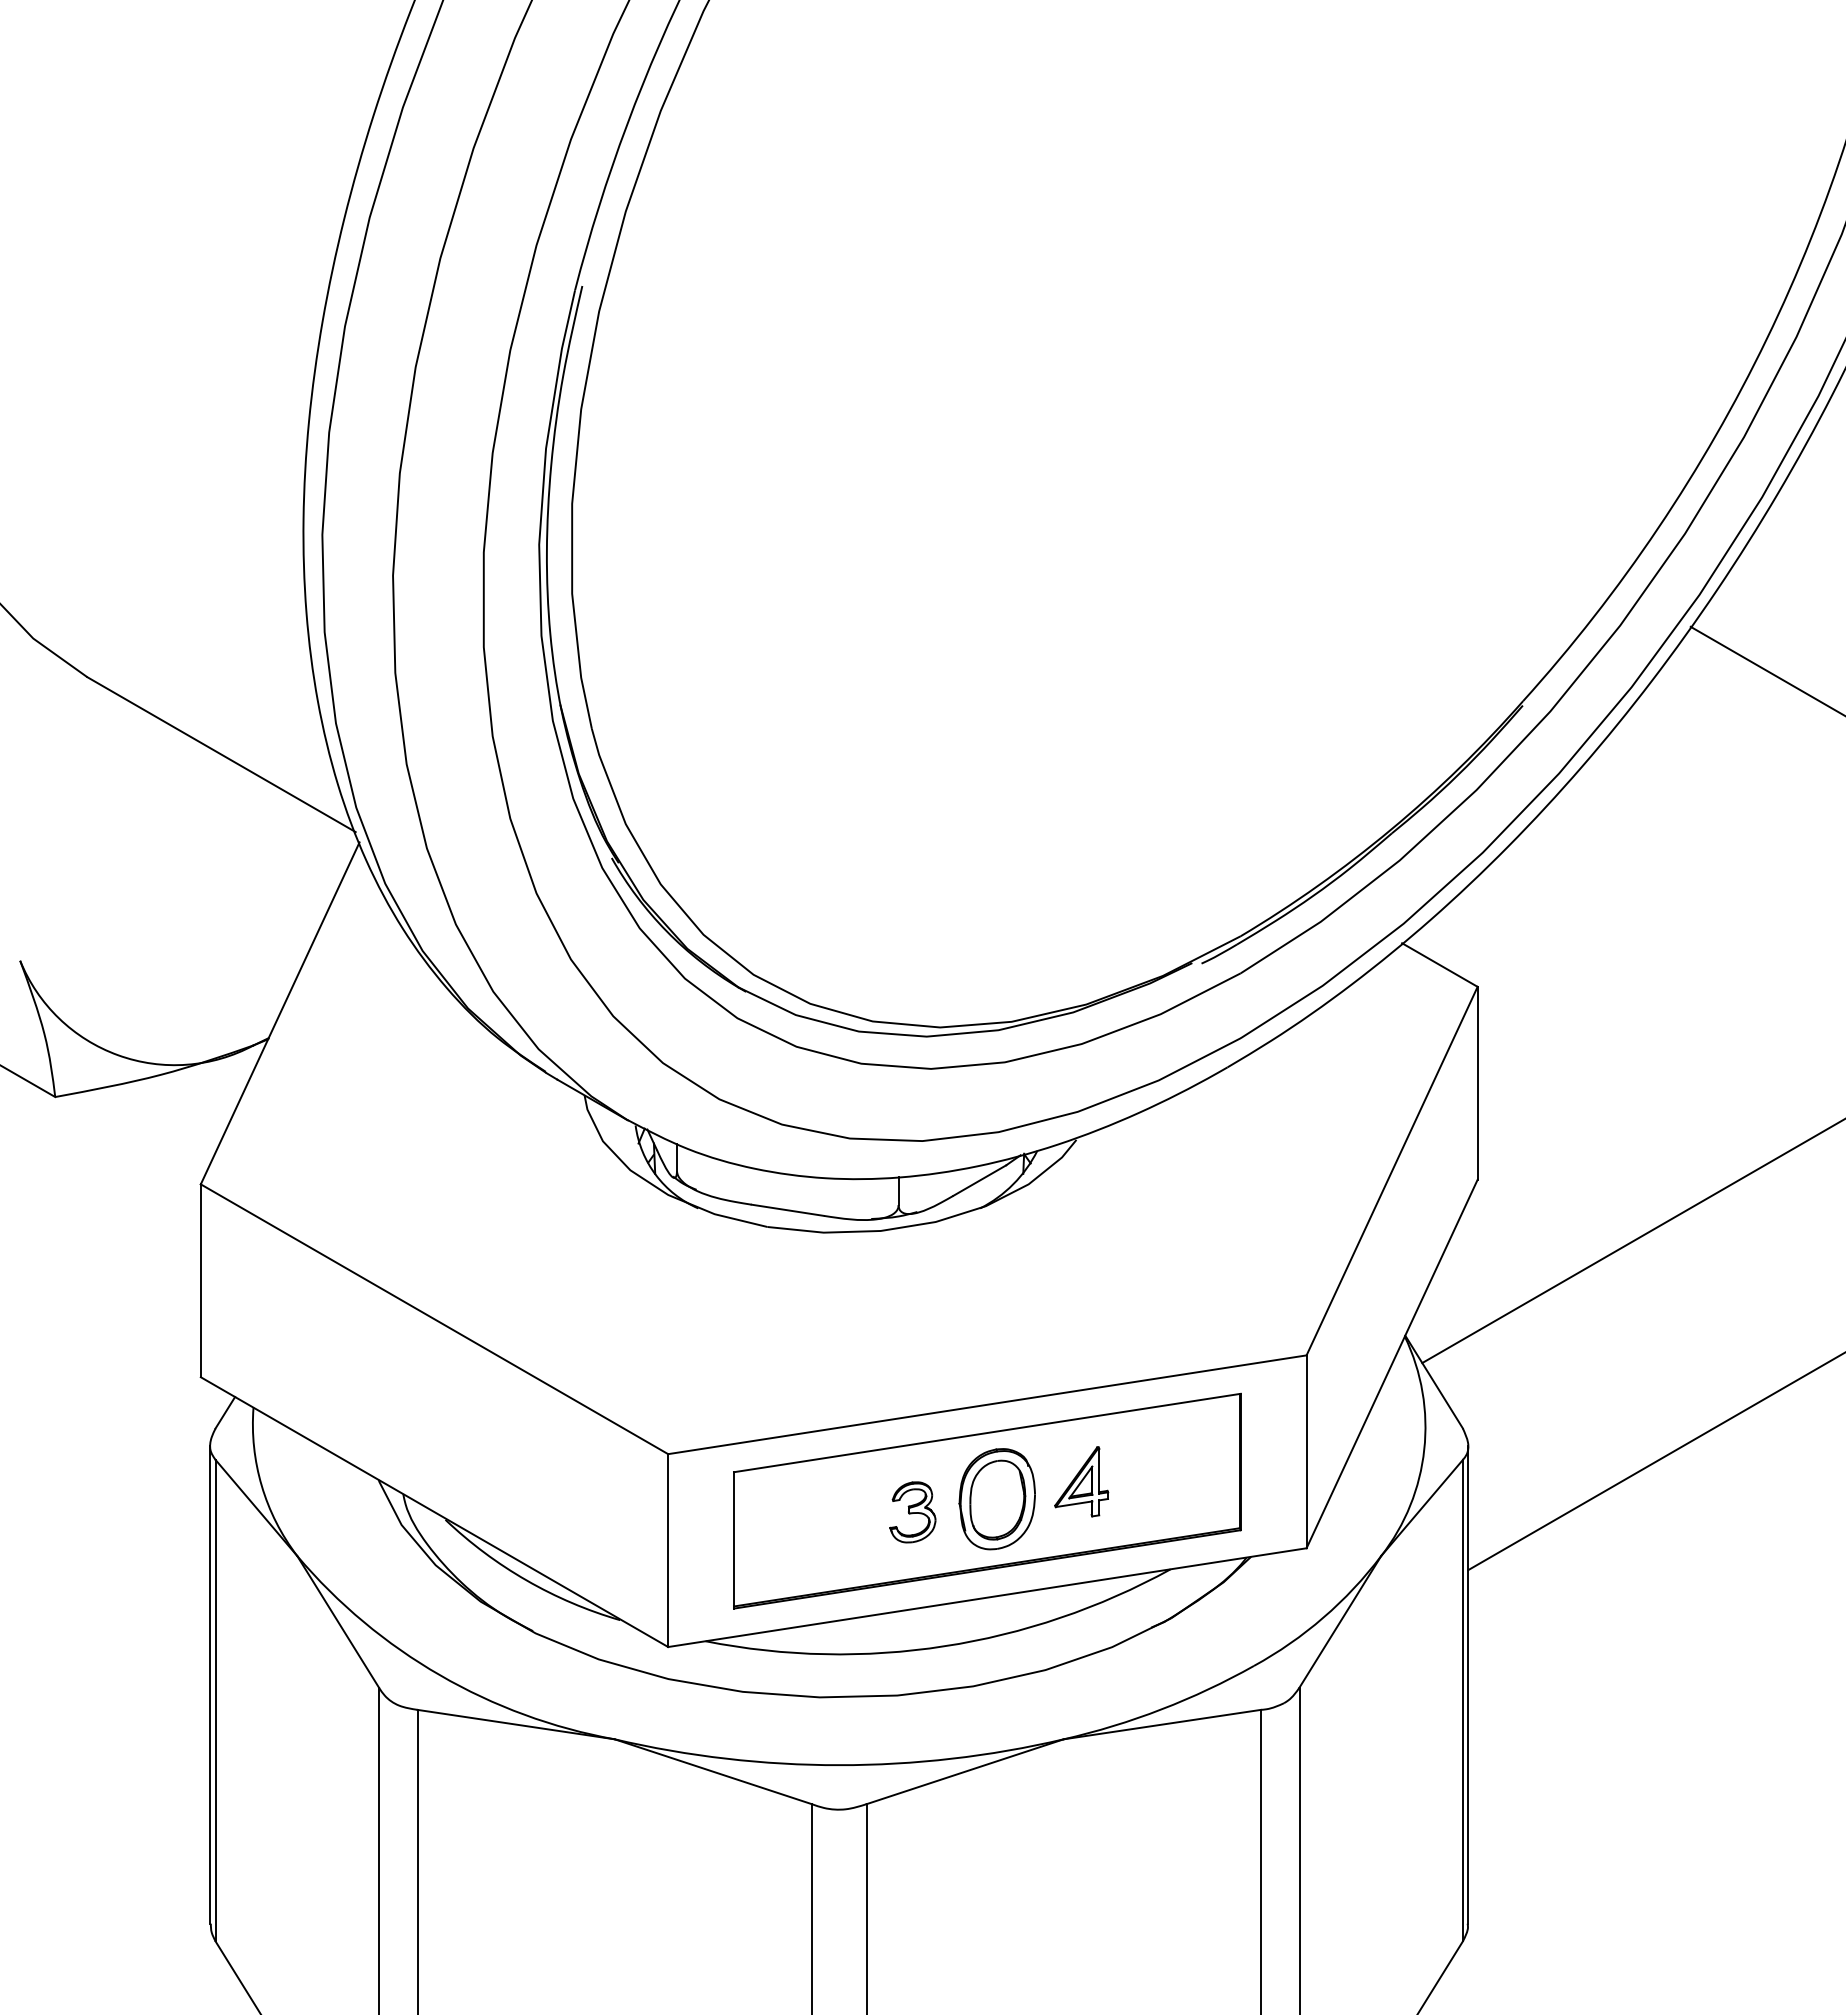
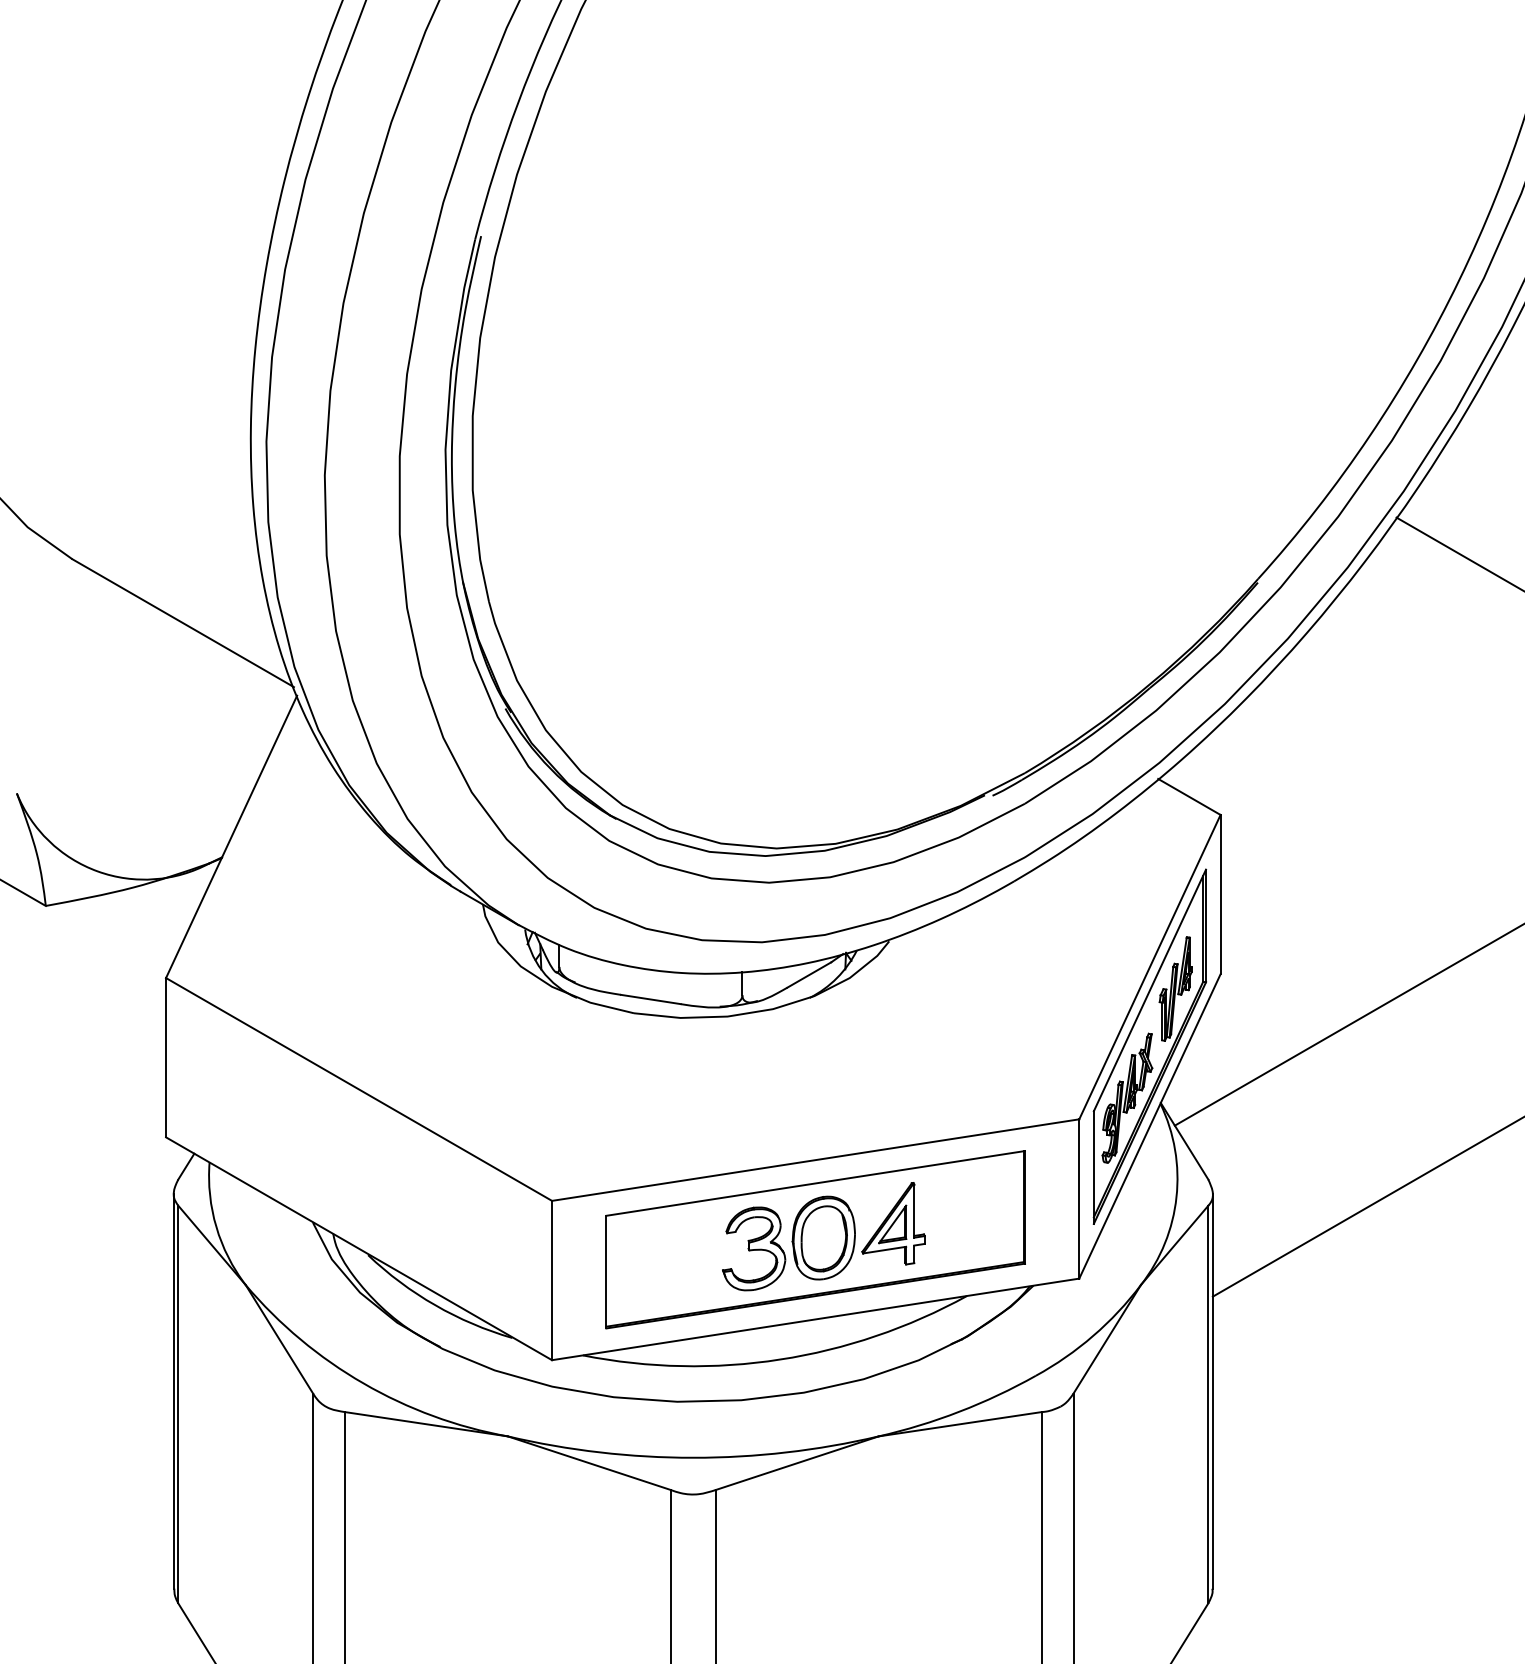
part: (1392, 1267) -> (1150, 1046), added
part: (1081, 1481) -> (893, 1223), size x1.43
part: (912, 1512) -> (753, 1249), size x1.67

